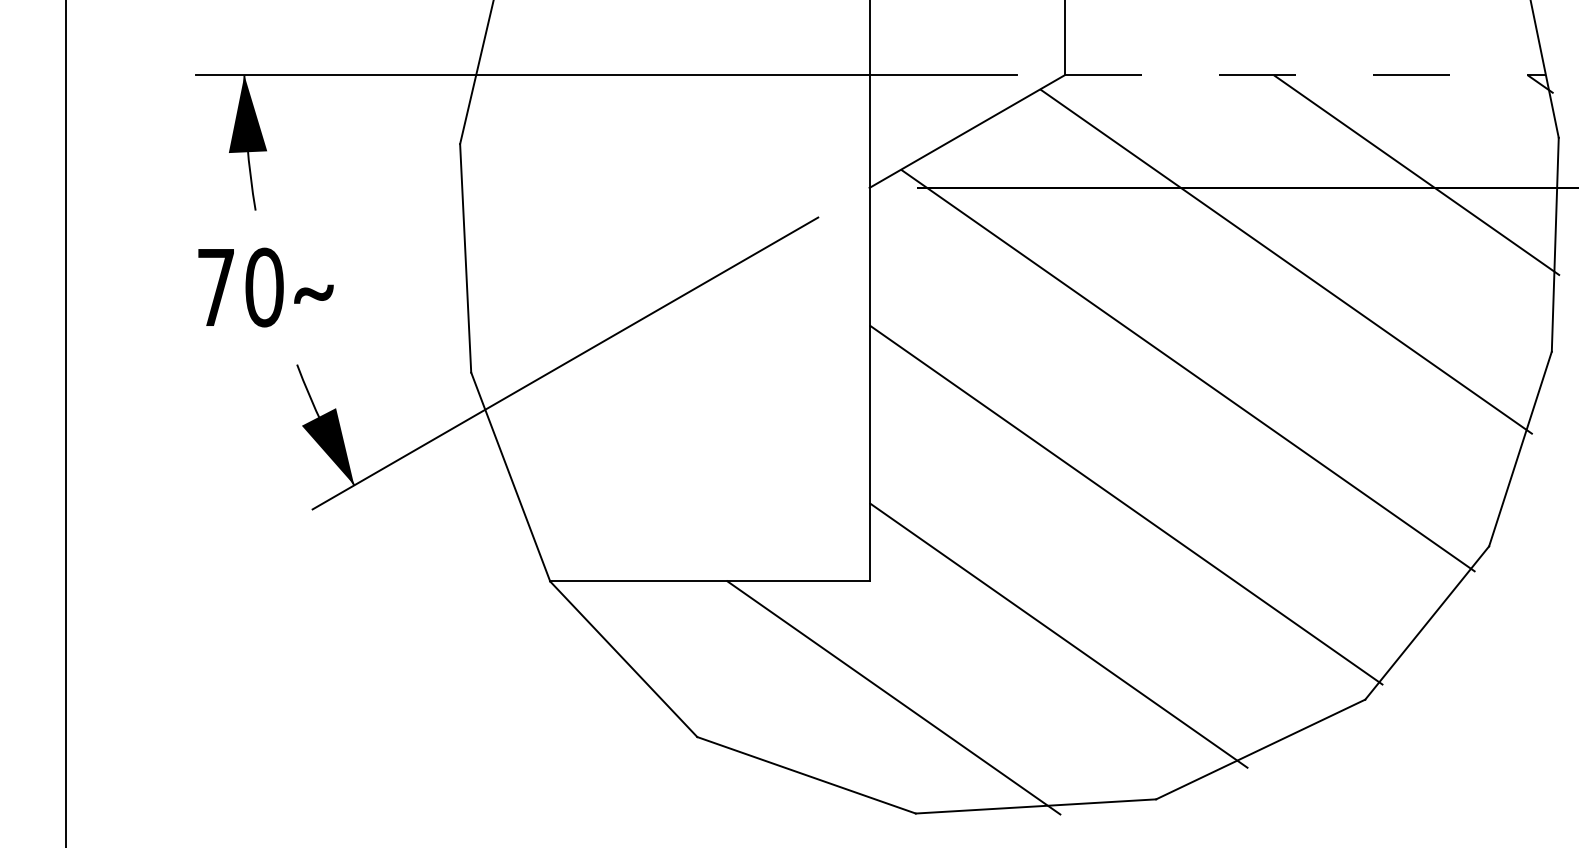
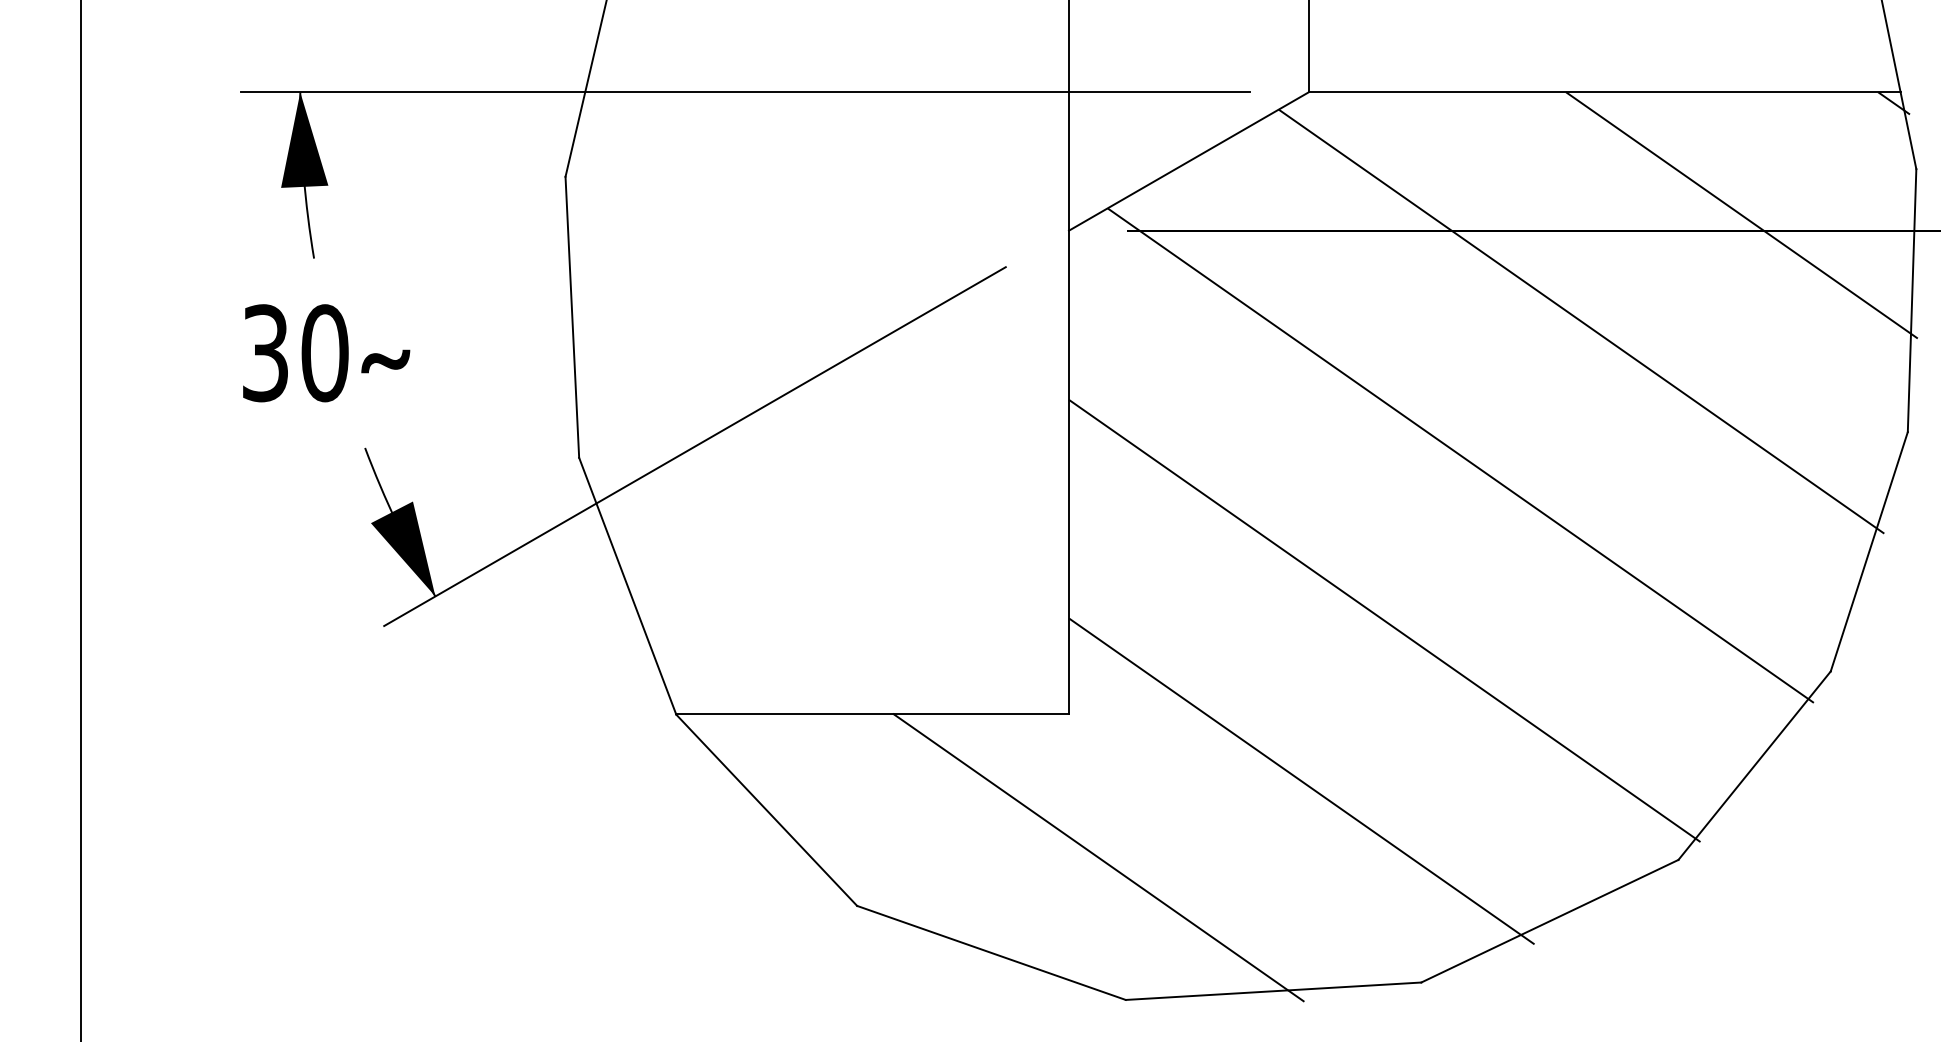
line: (1305, 75) -> (1604, 92), dashed -> solid
text: (216, 287) -> (265, 353), 70 -> 30

